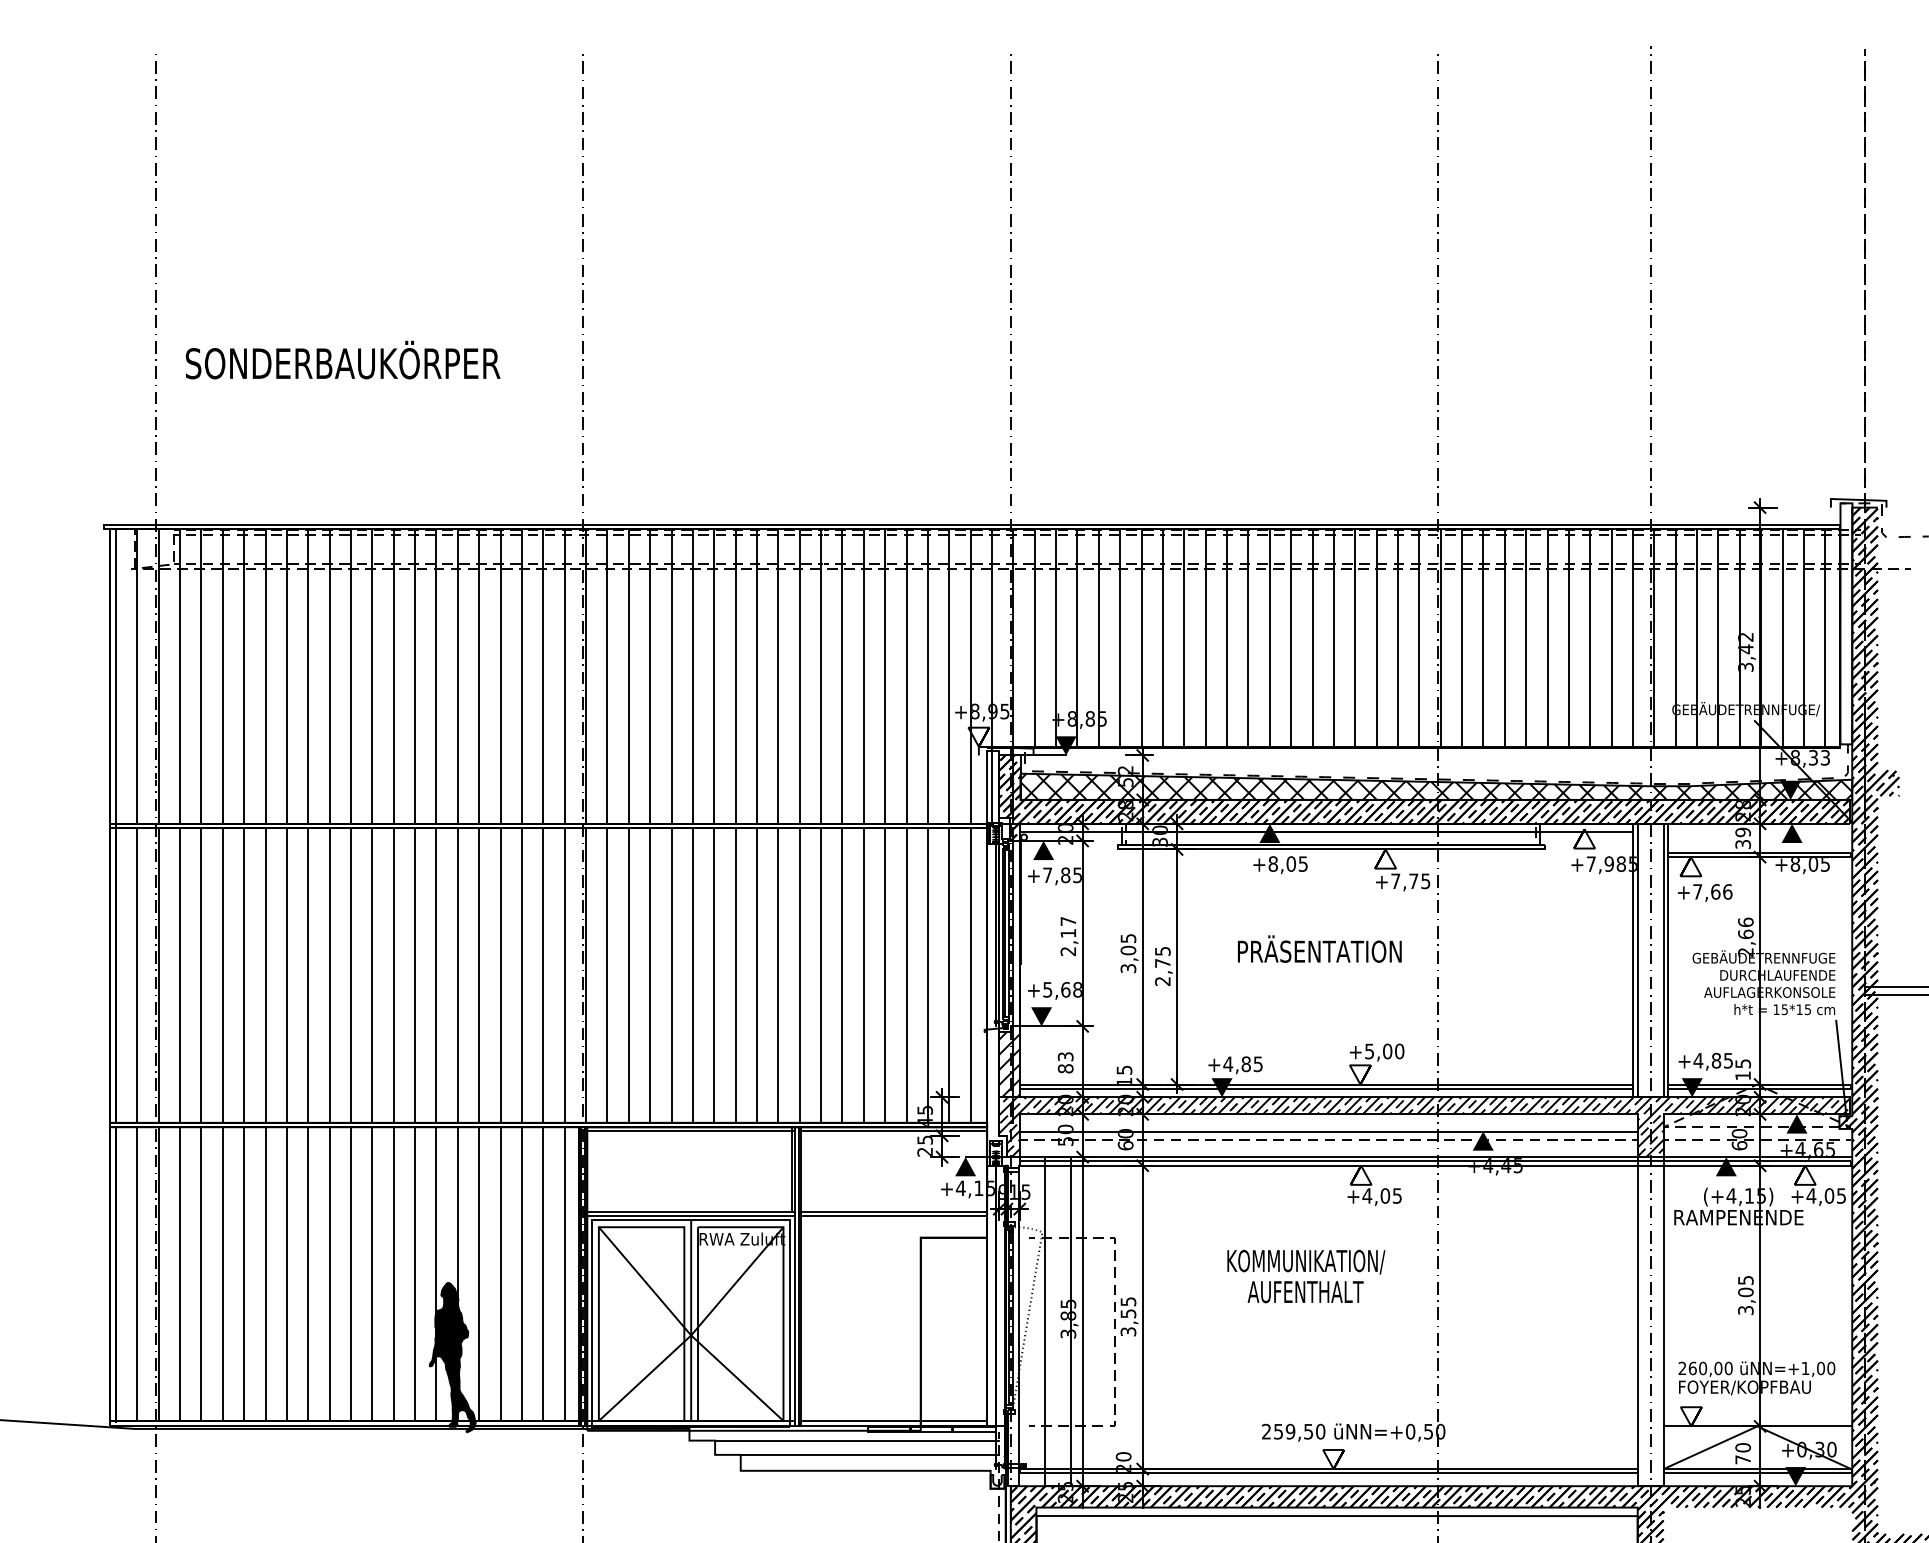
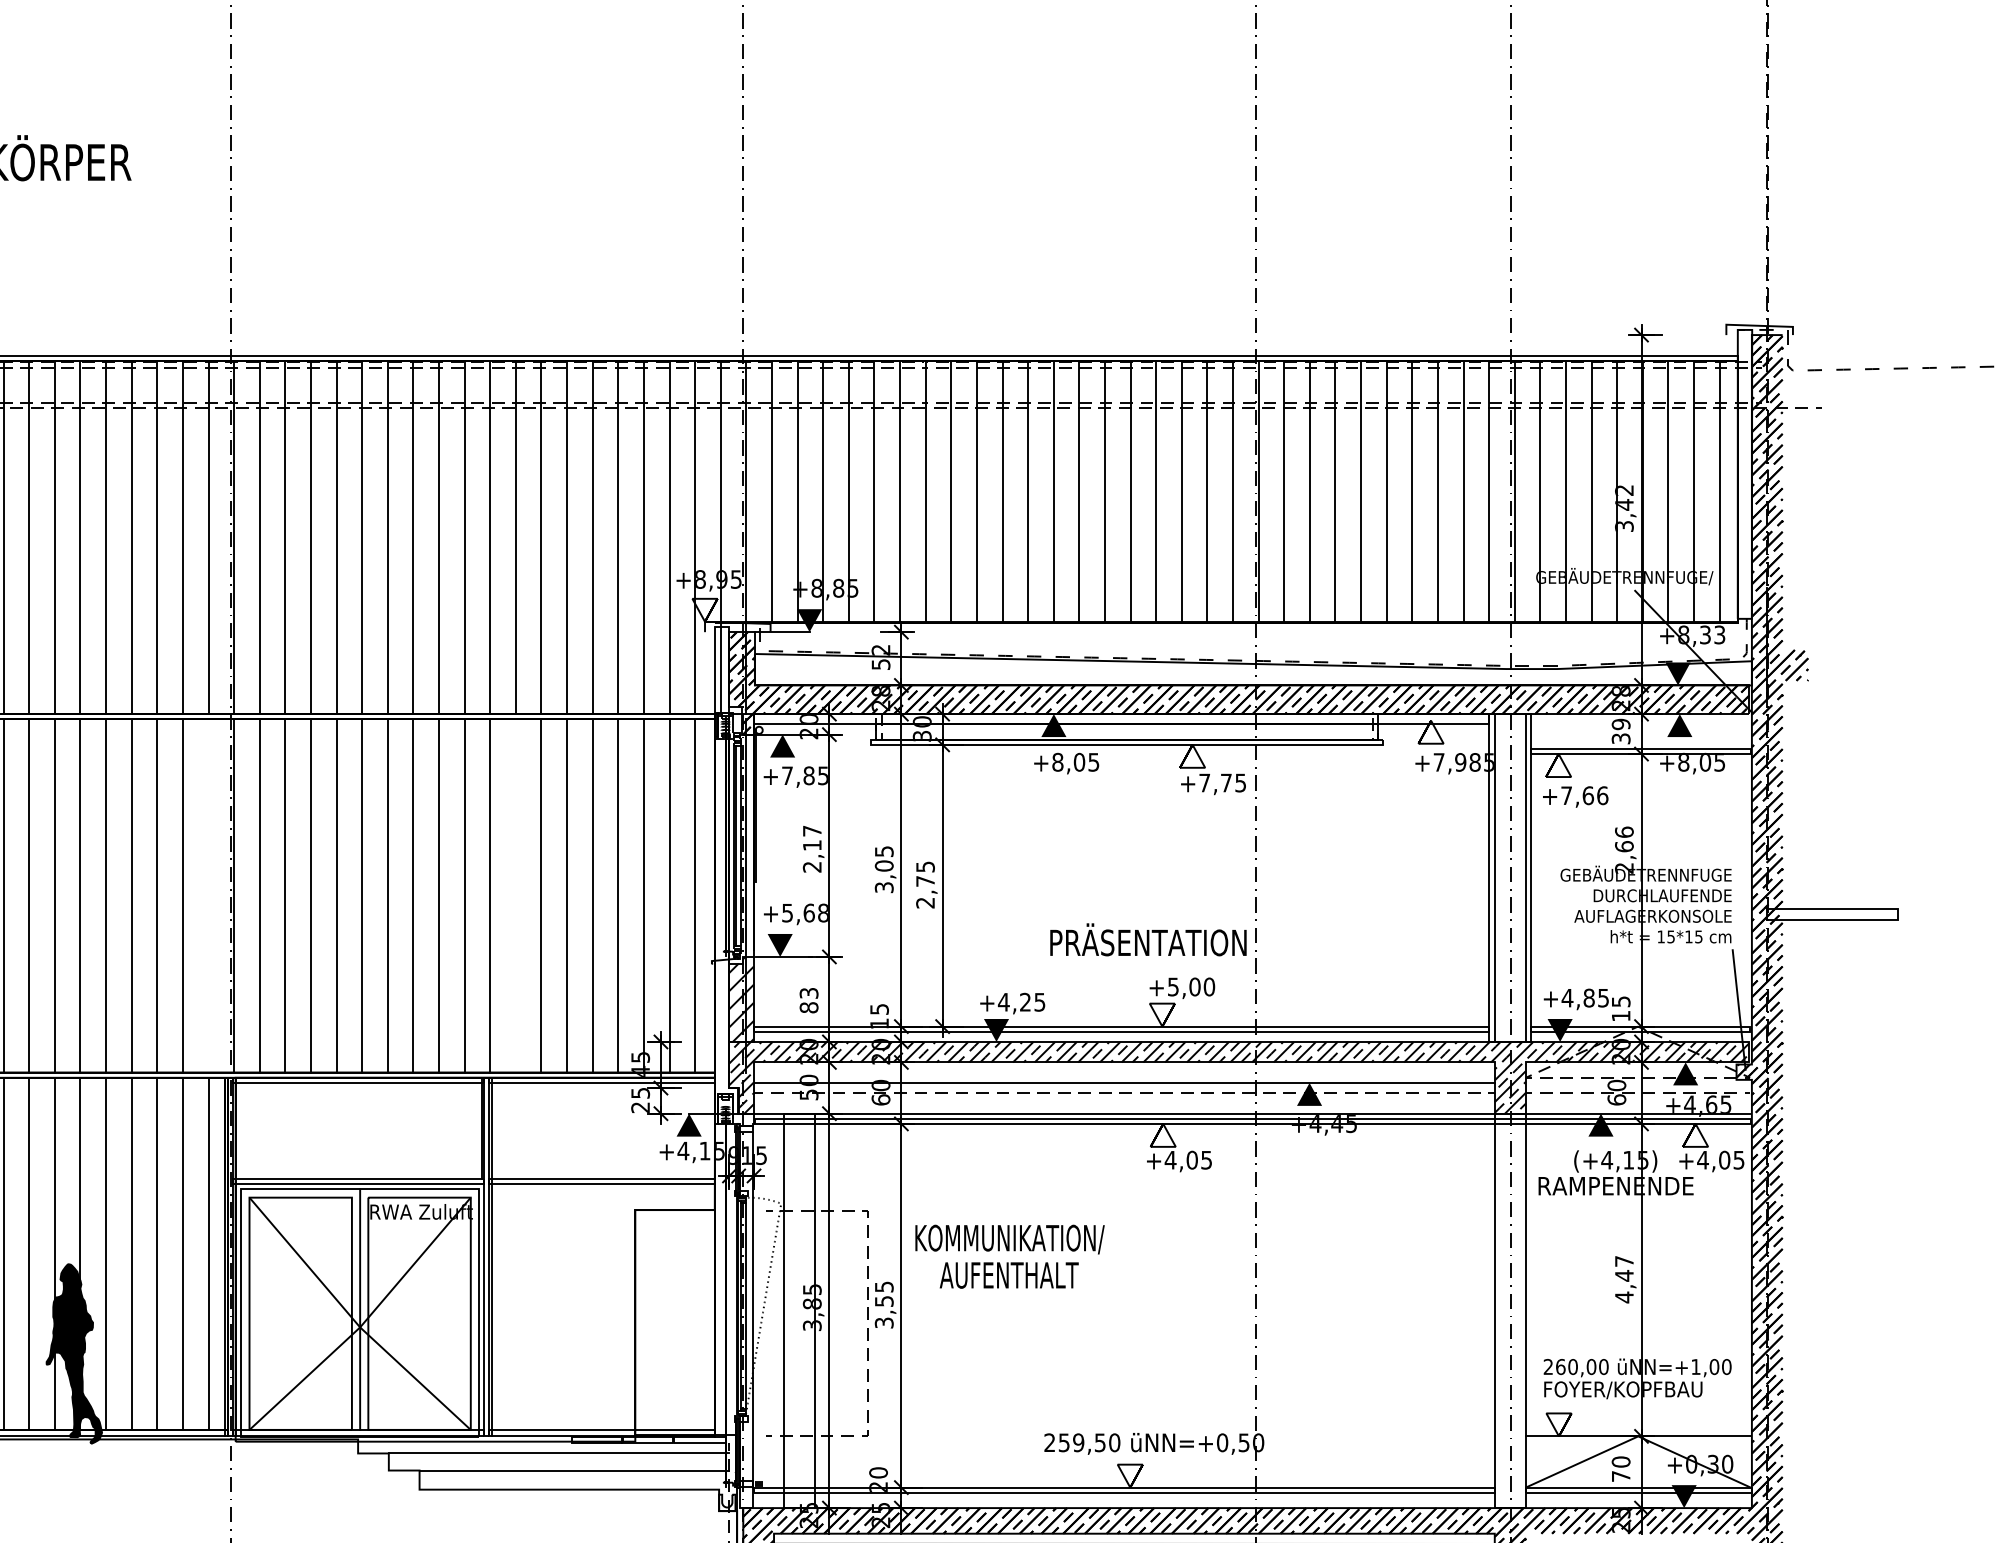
hatch: (1436, 786) -> (1253, 669), removed
text: (1319, 948) -> (1148, 939), moved
line: (564, 975) -> (208, 895), removed
line: (821, 975) -> (516, 895), removed
text: (1245, 1064) -> (1024, 1002), +4,85 -> +4,25
text: (1306, 1276) -> (1010, 1256), moved
text: (1745, 1295) -> (1623, 1279), 3,05 -> 4,47

